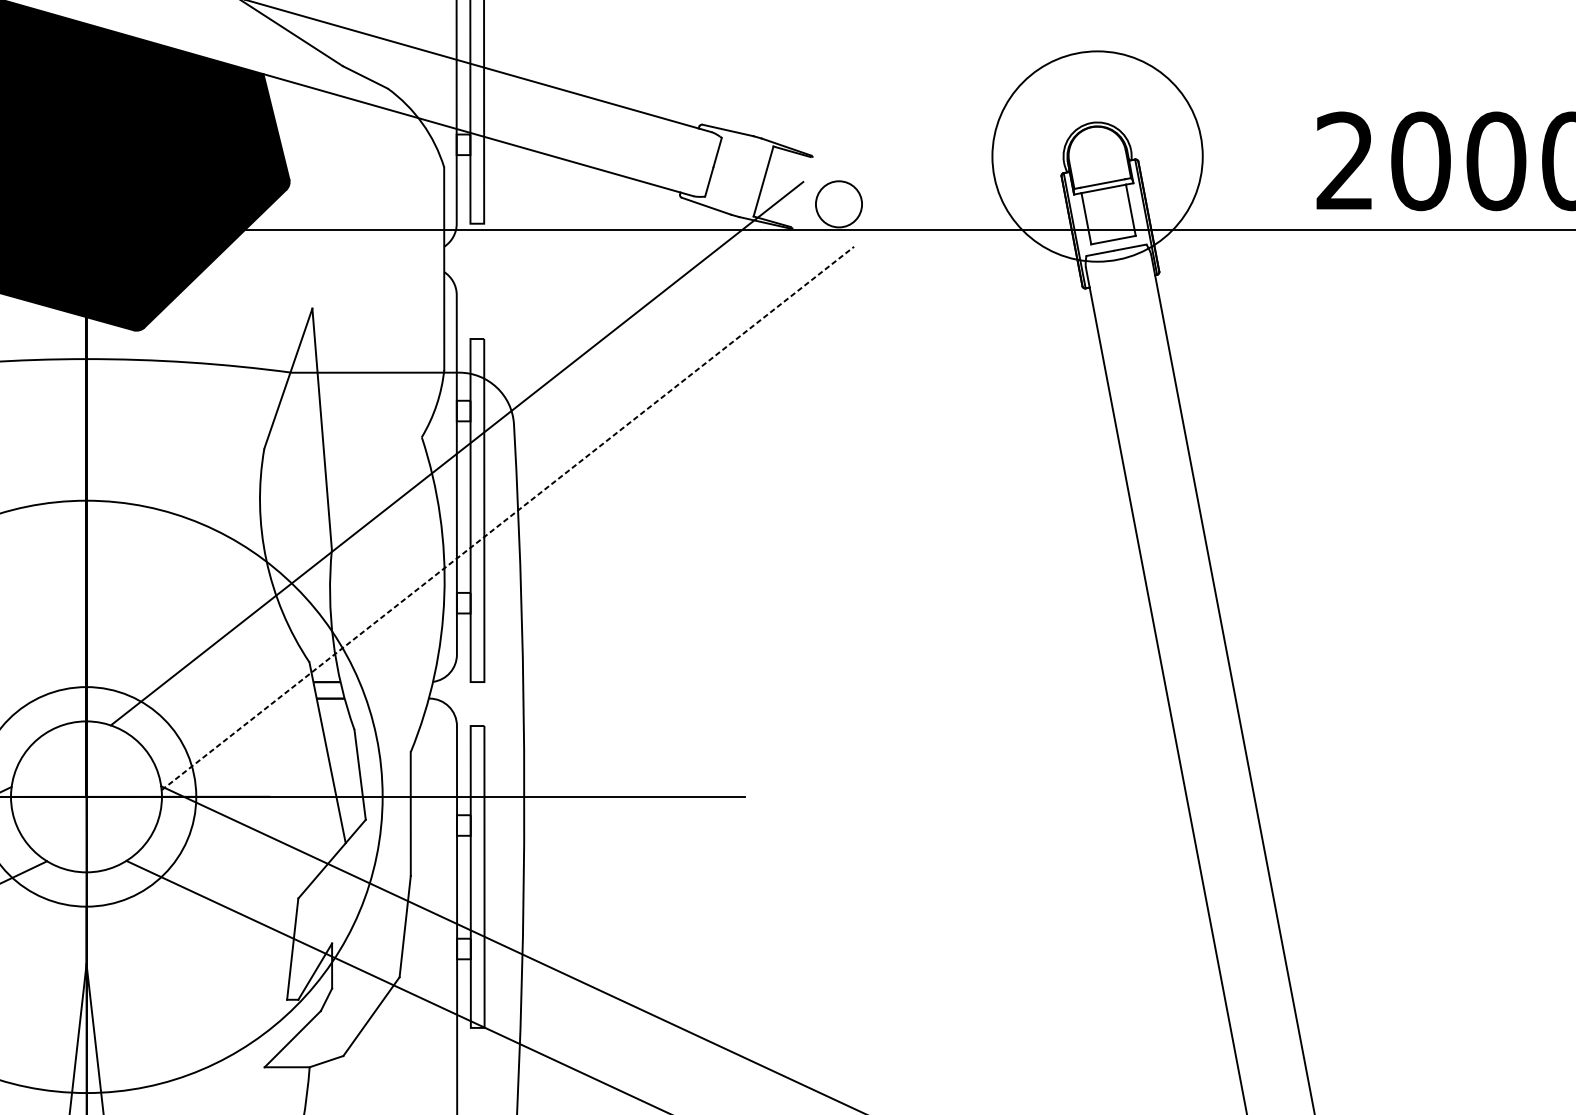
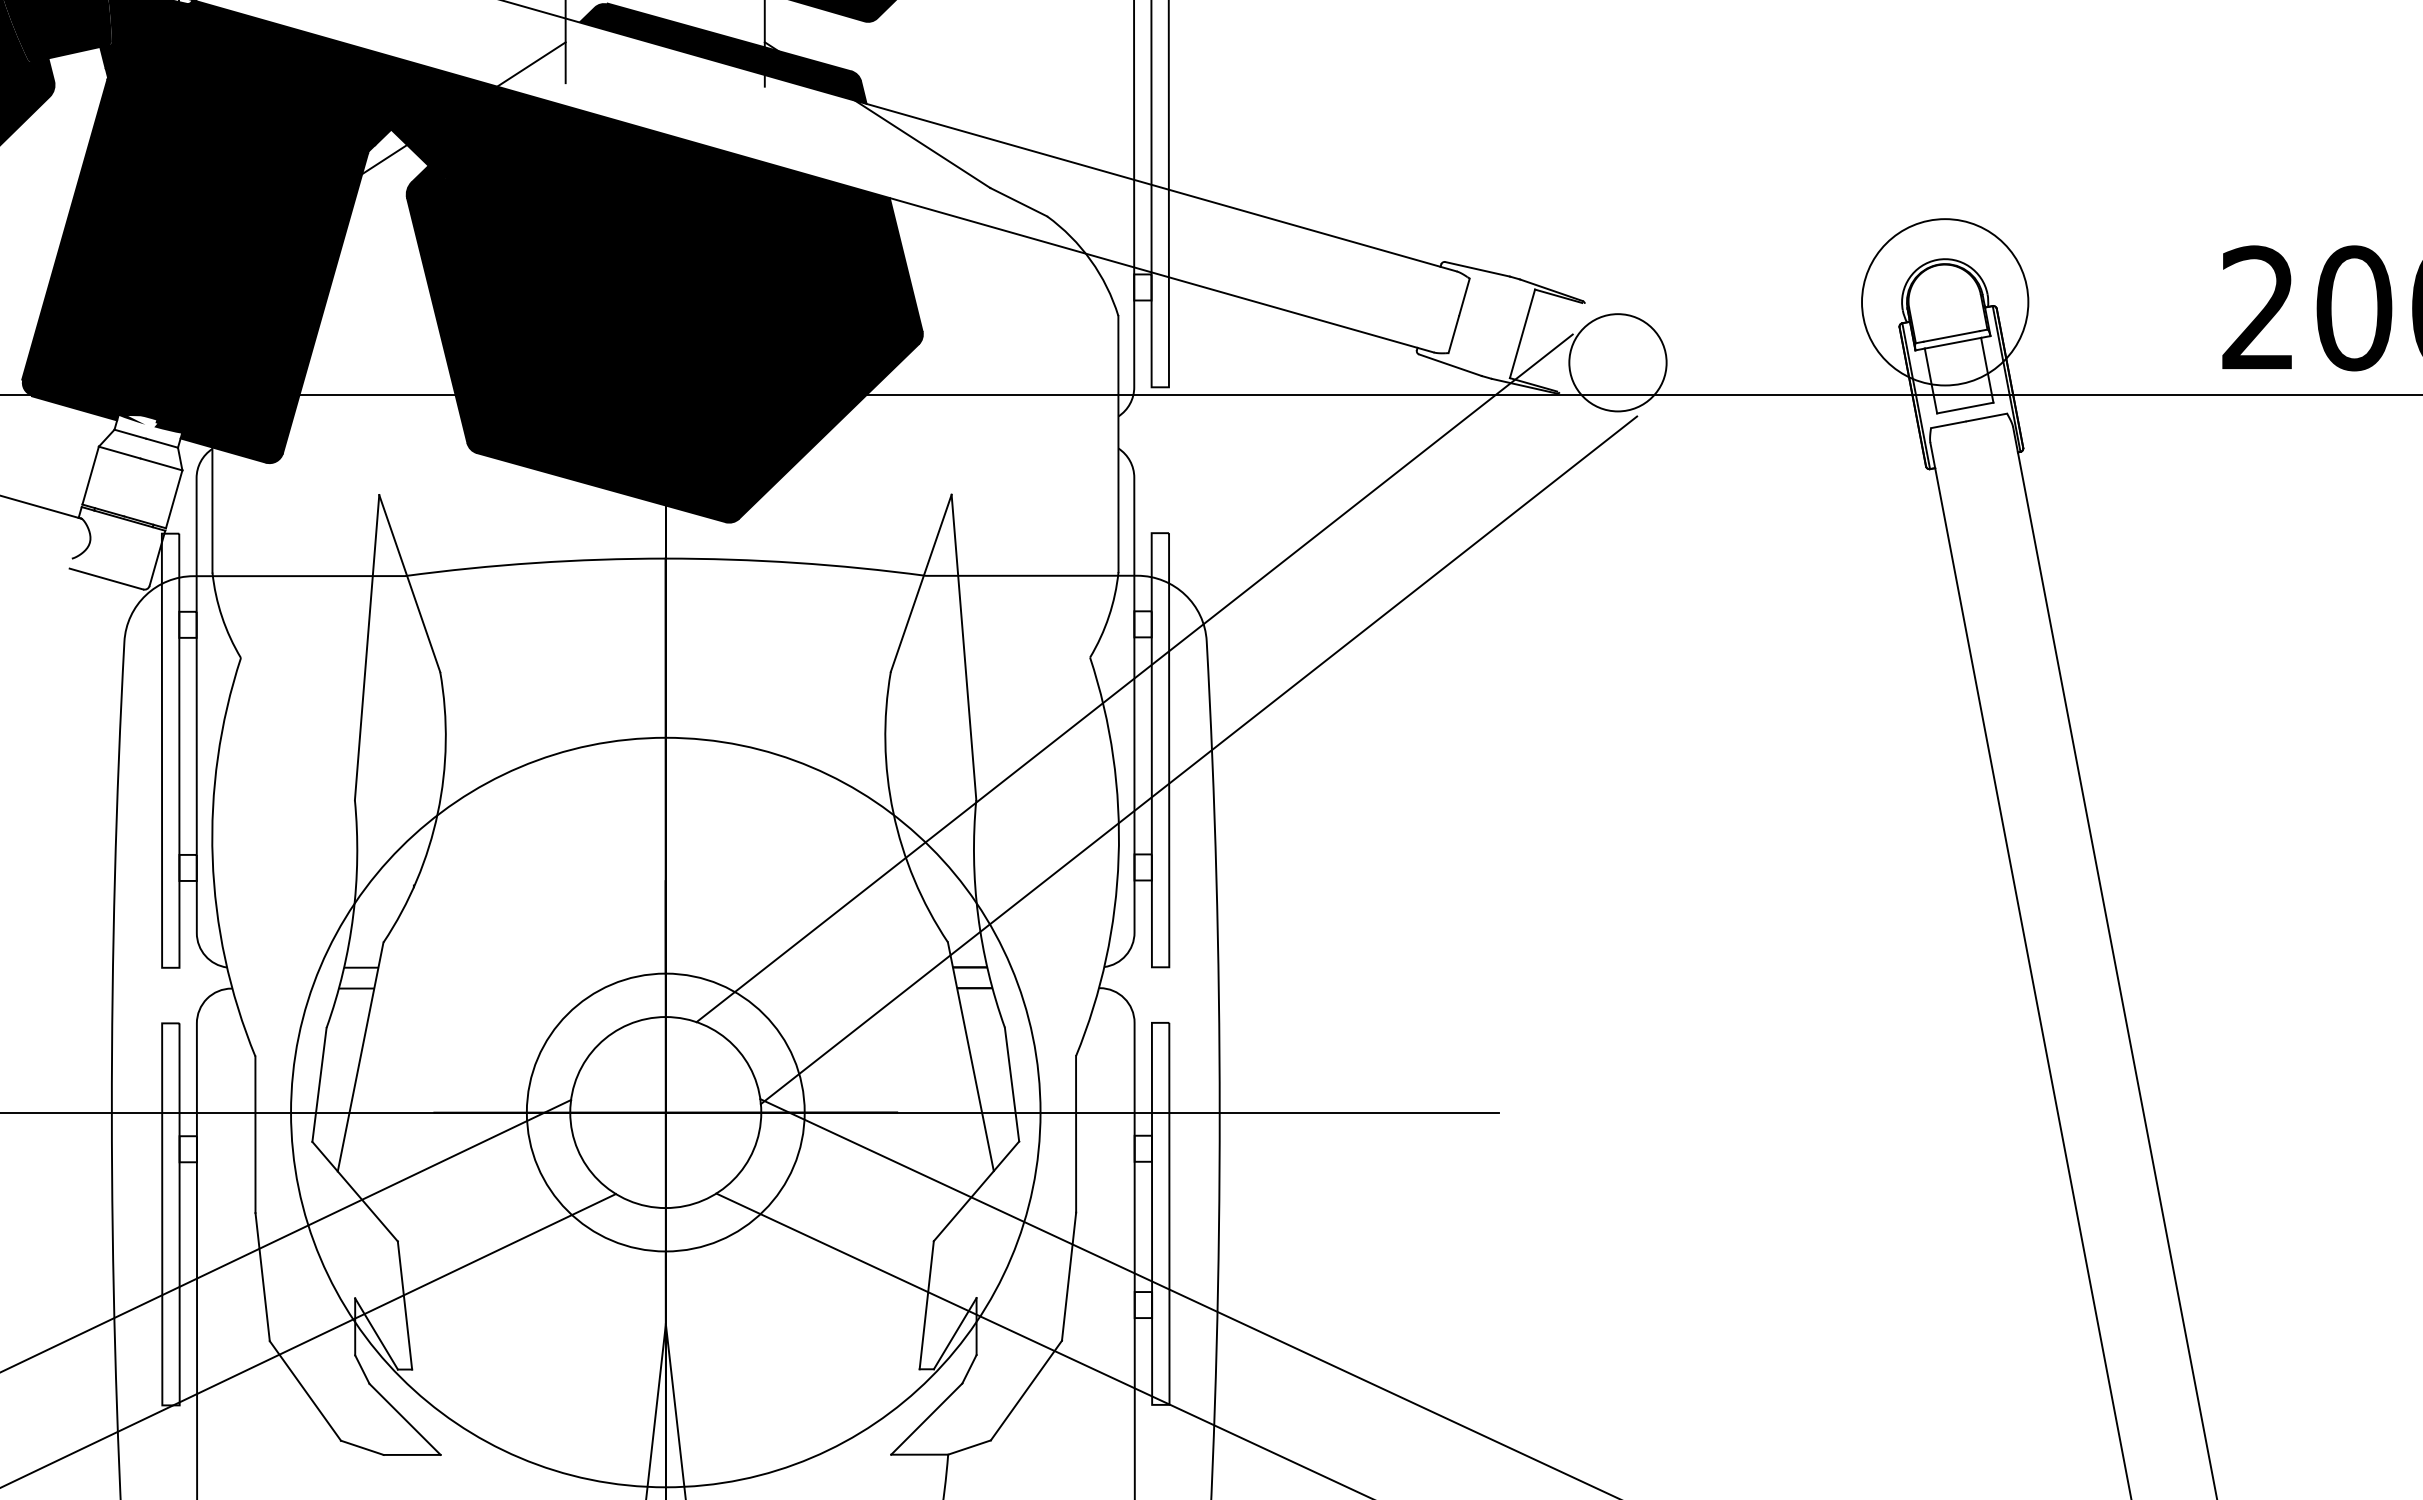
circle: (1097, 156) -> (1945, 302), size x0.62
circle: (838, 204) -> (1617, 362), size x1.67
line: (508, 518) -> (1199, 760), dashed -> solid

